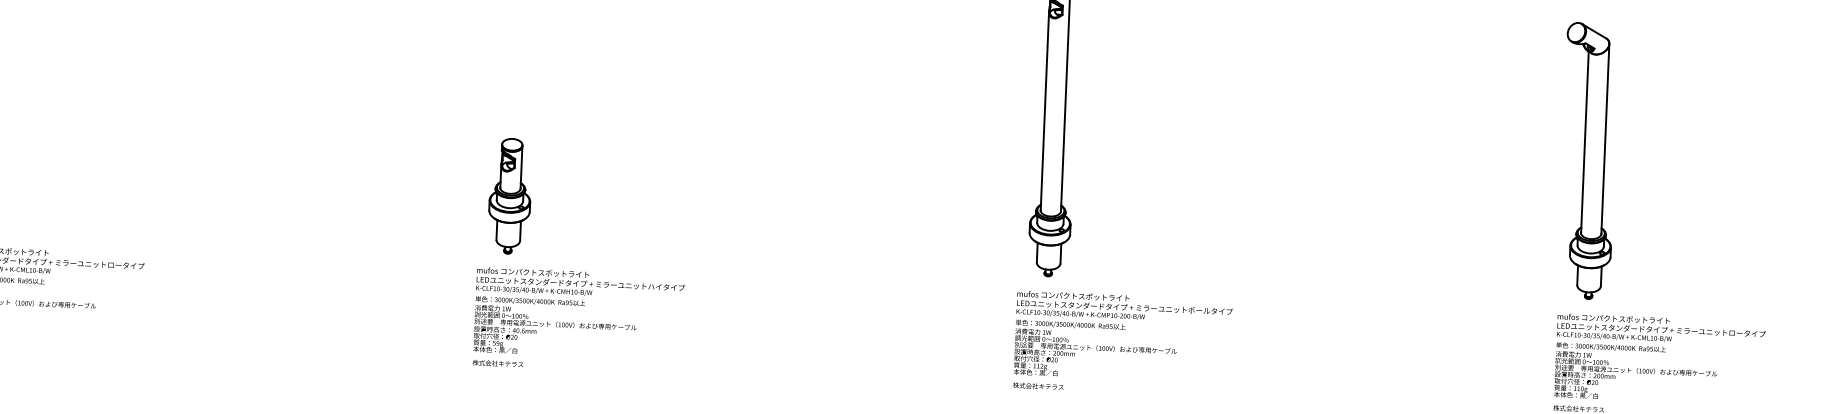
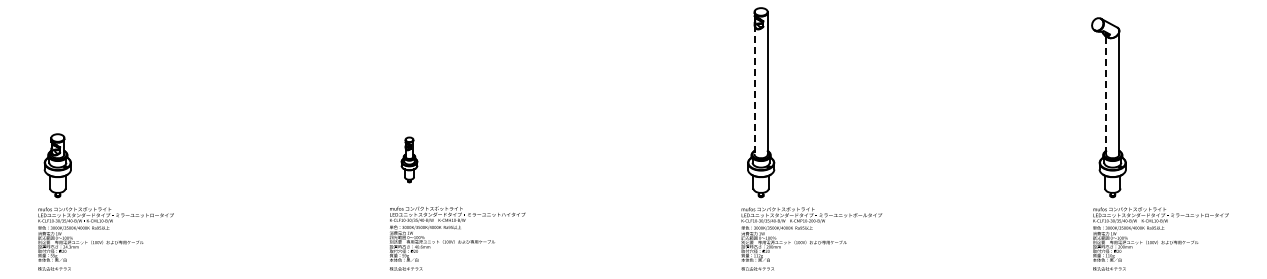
line: (1044, 111) -> (754, 90), solid -> dashed
line: (1585, 143) -> (1106, 96), solid -> dashed
part: (510, 195) -> (409, 159), size x0.6

